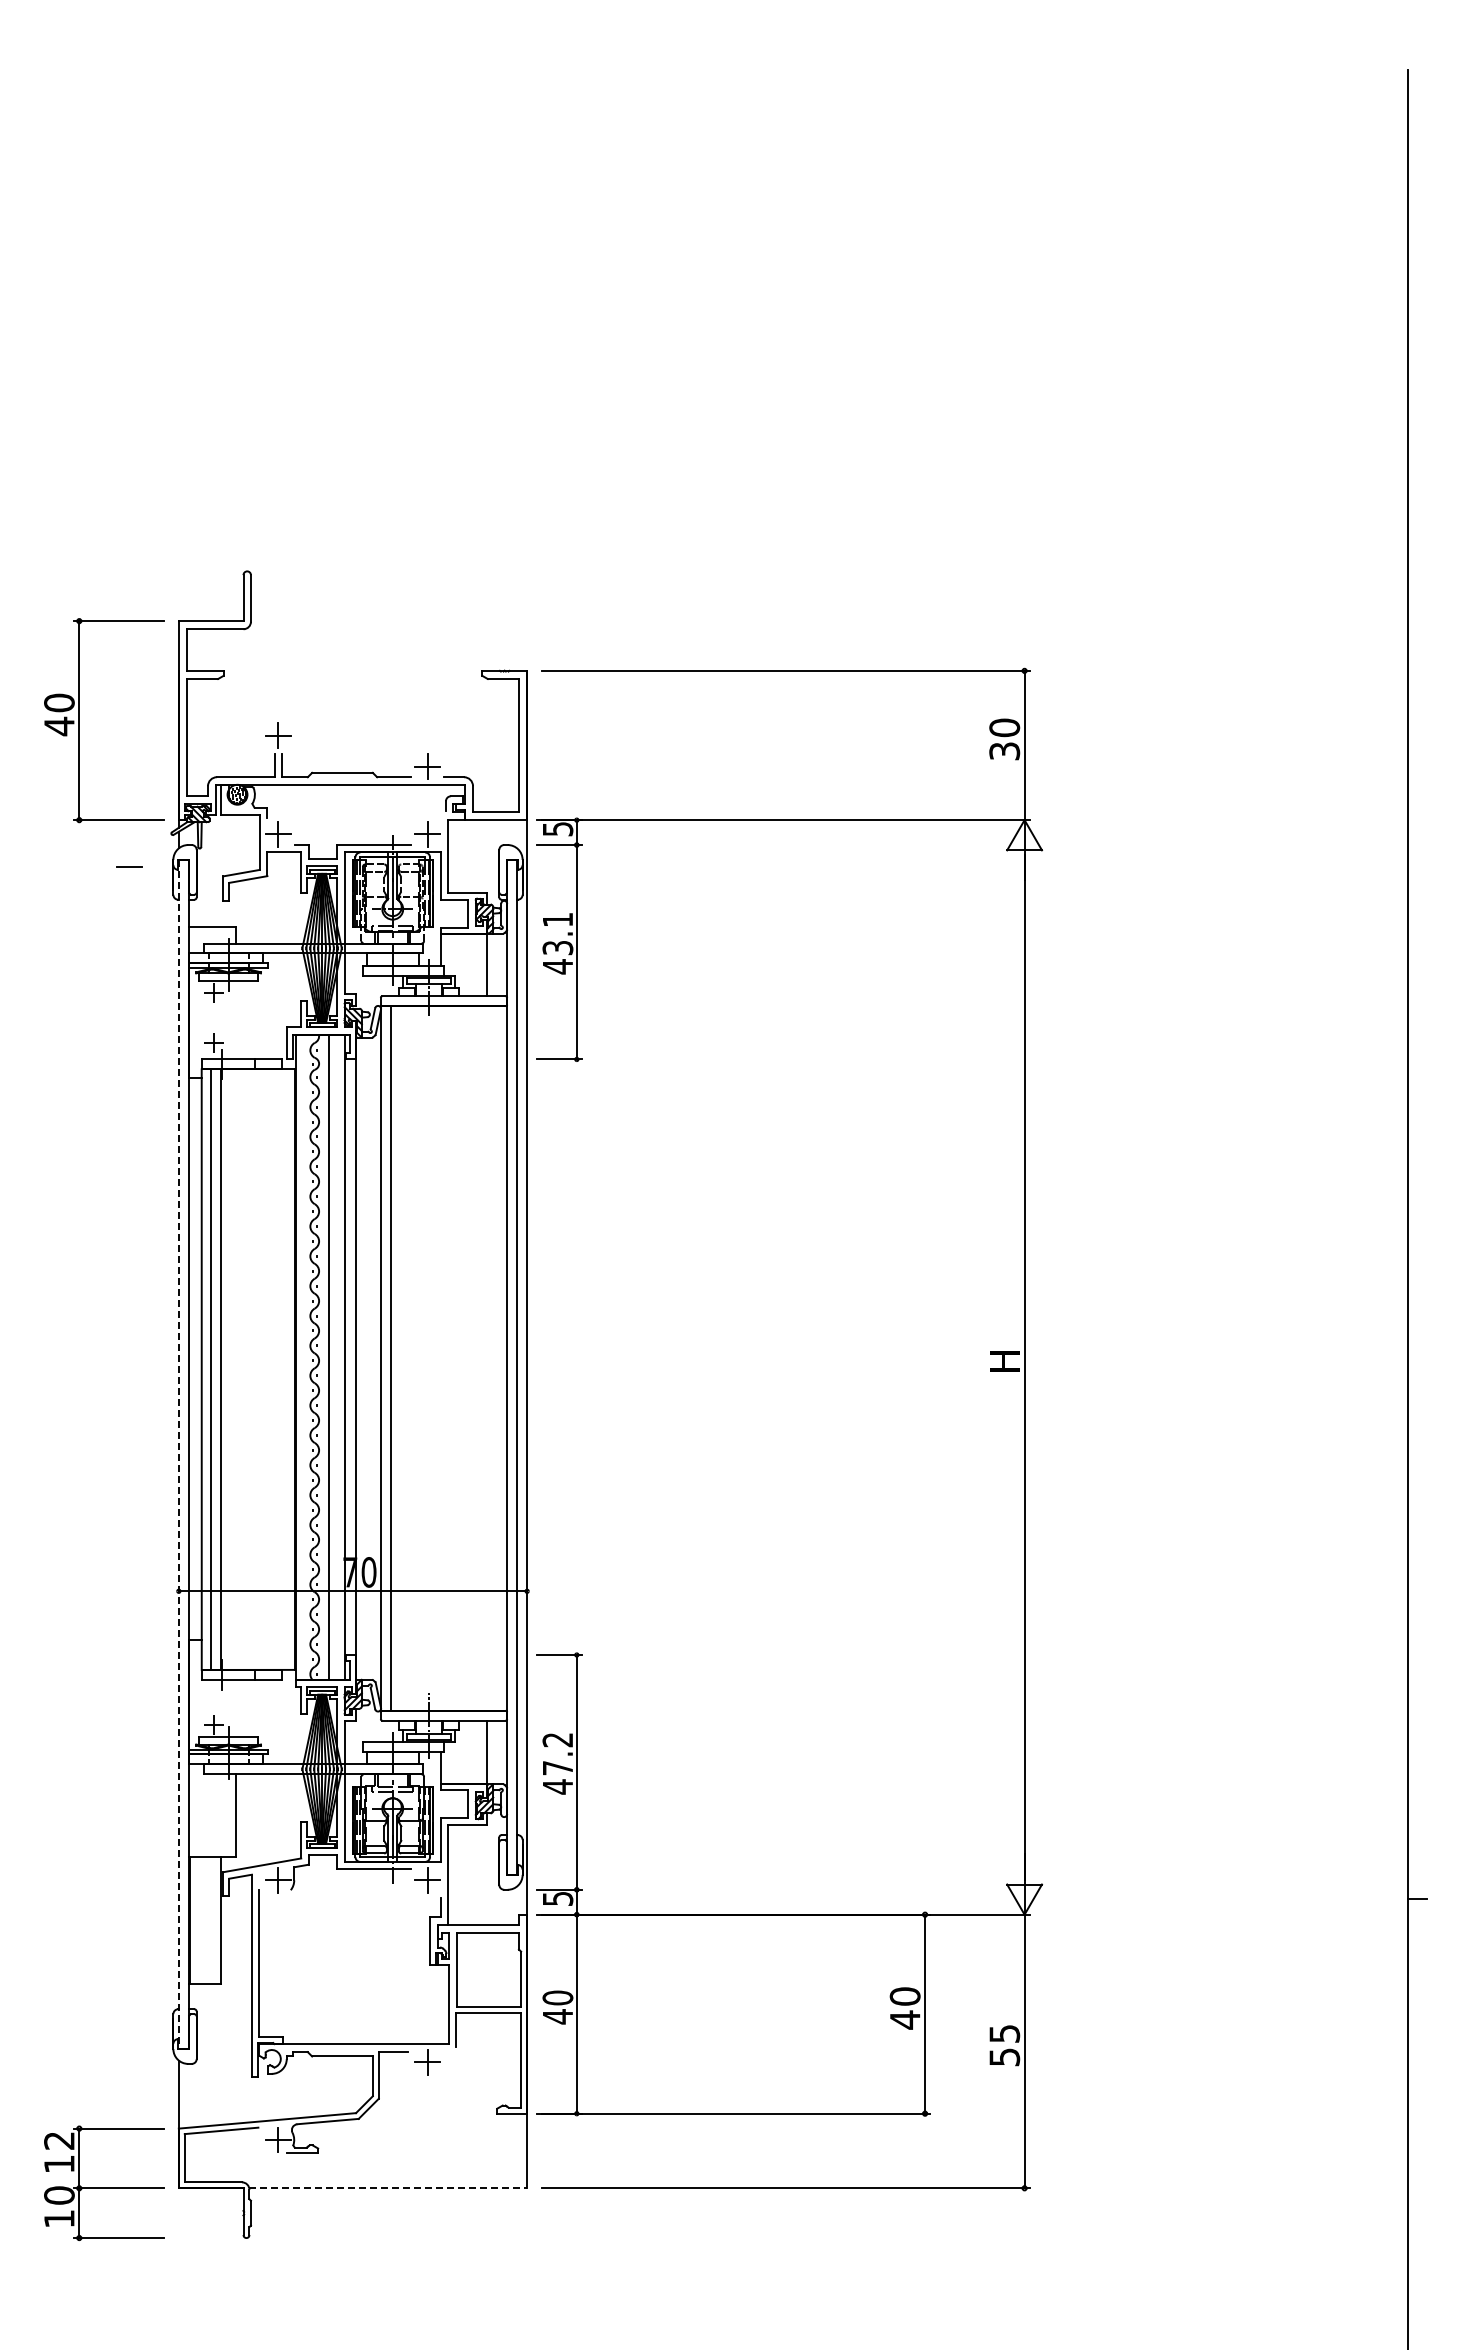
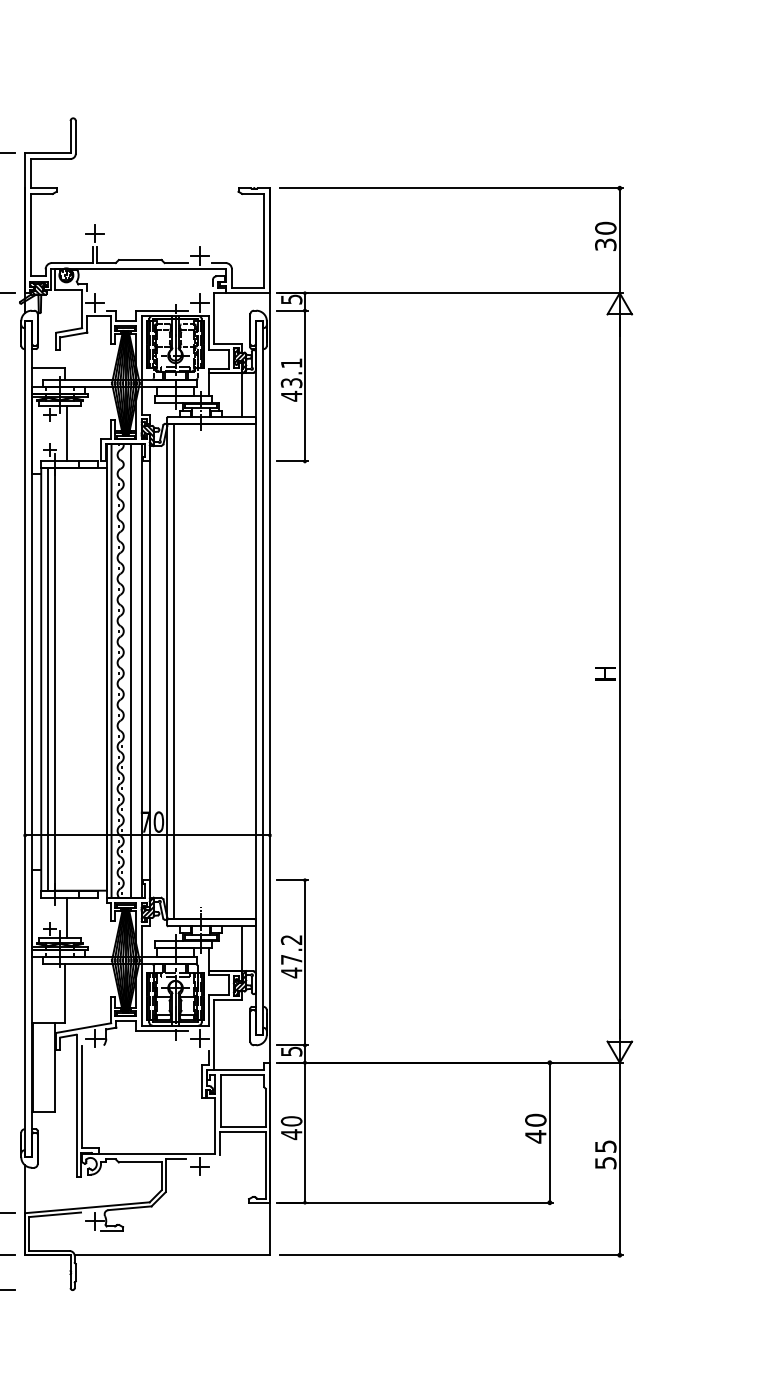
line: (238, 1019) -> (67, 433), added
line: (301, 1356) -> (111, 670), added
line: (178, 1454) -> (24, 739), dashed -> solid
line: (238, 1708) -> (67, 917), added
line: (388, 2188) -> (172, 1255), dashed -> solid

